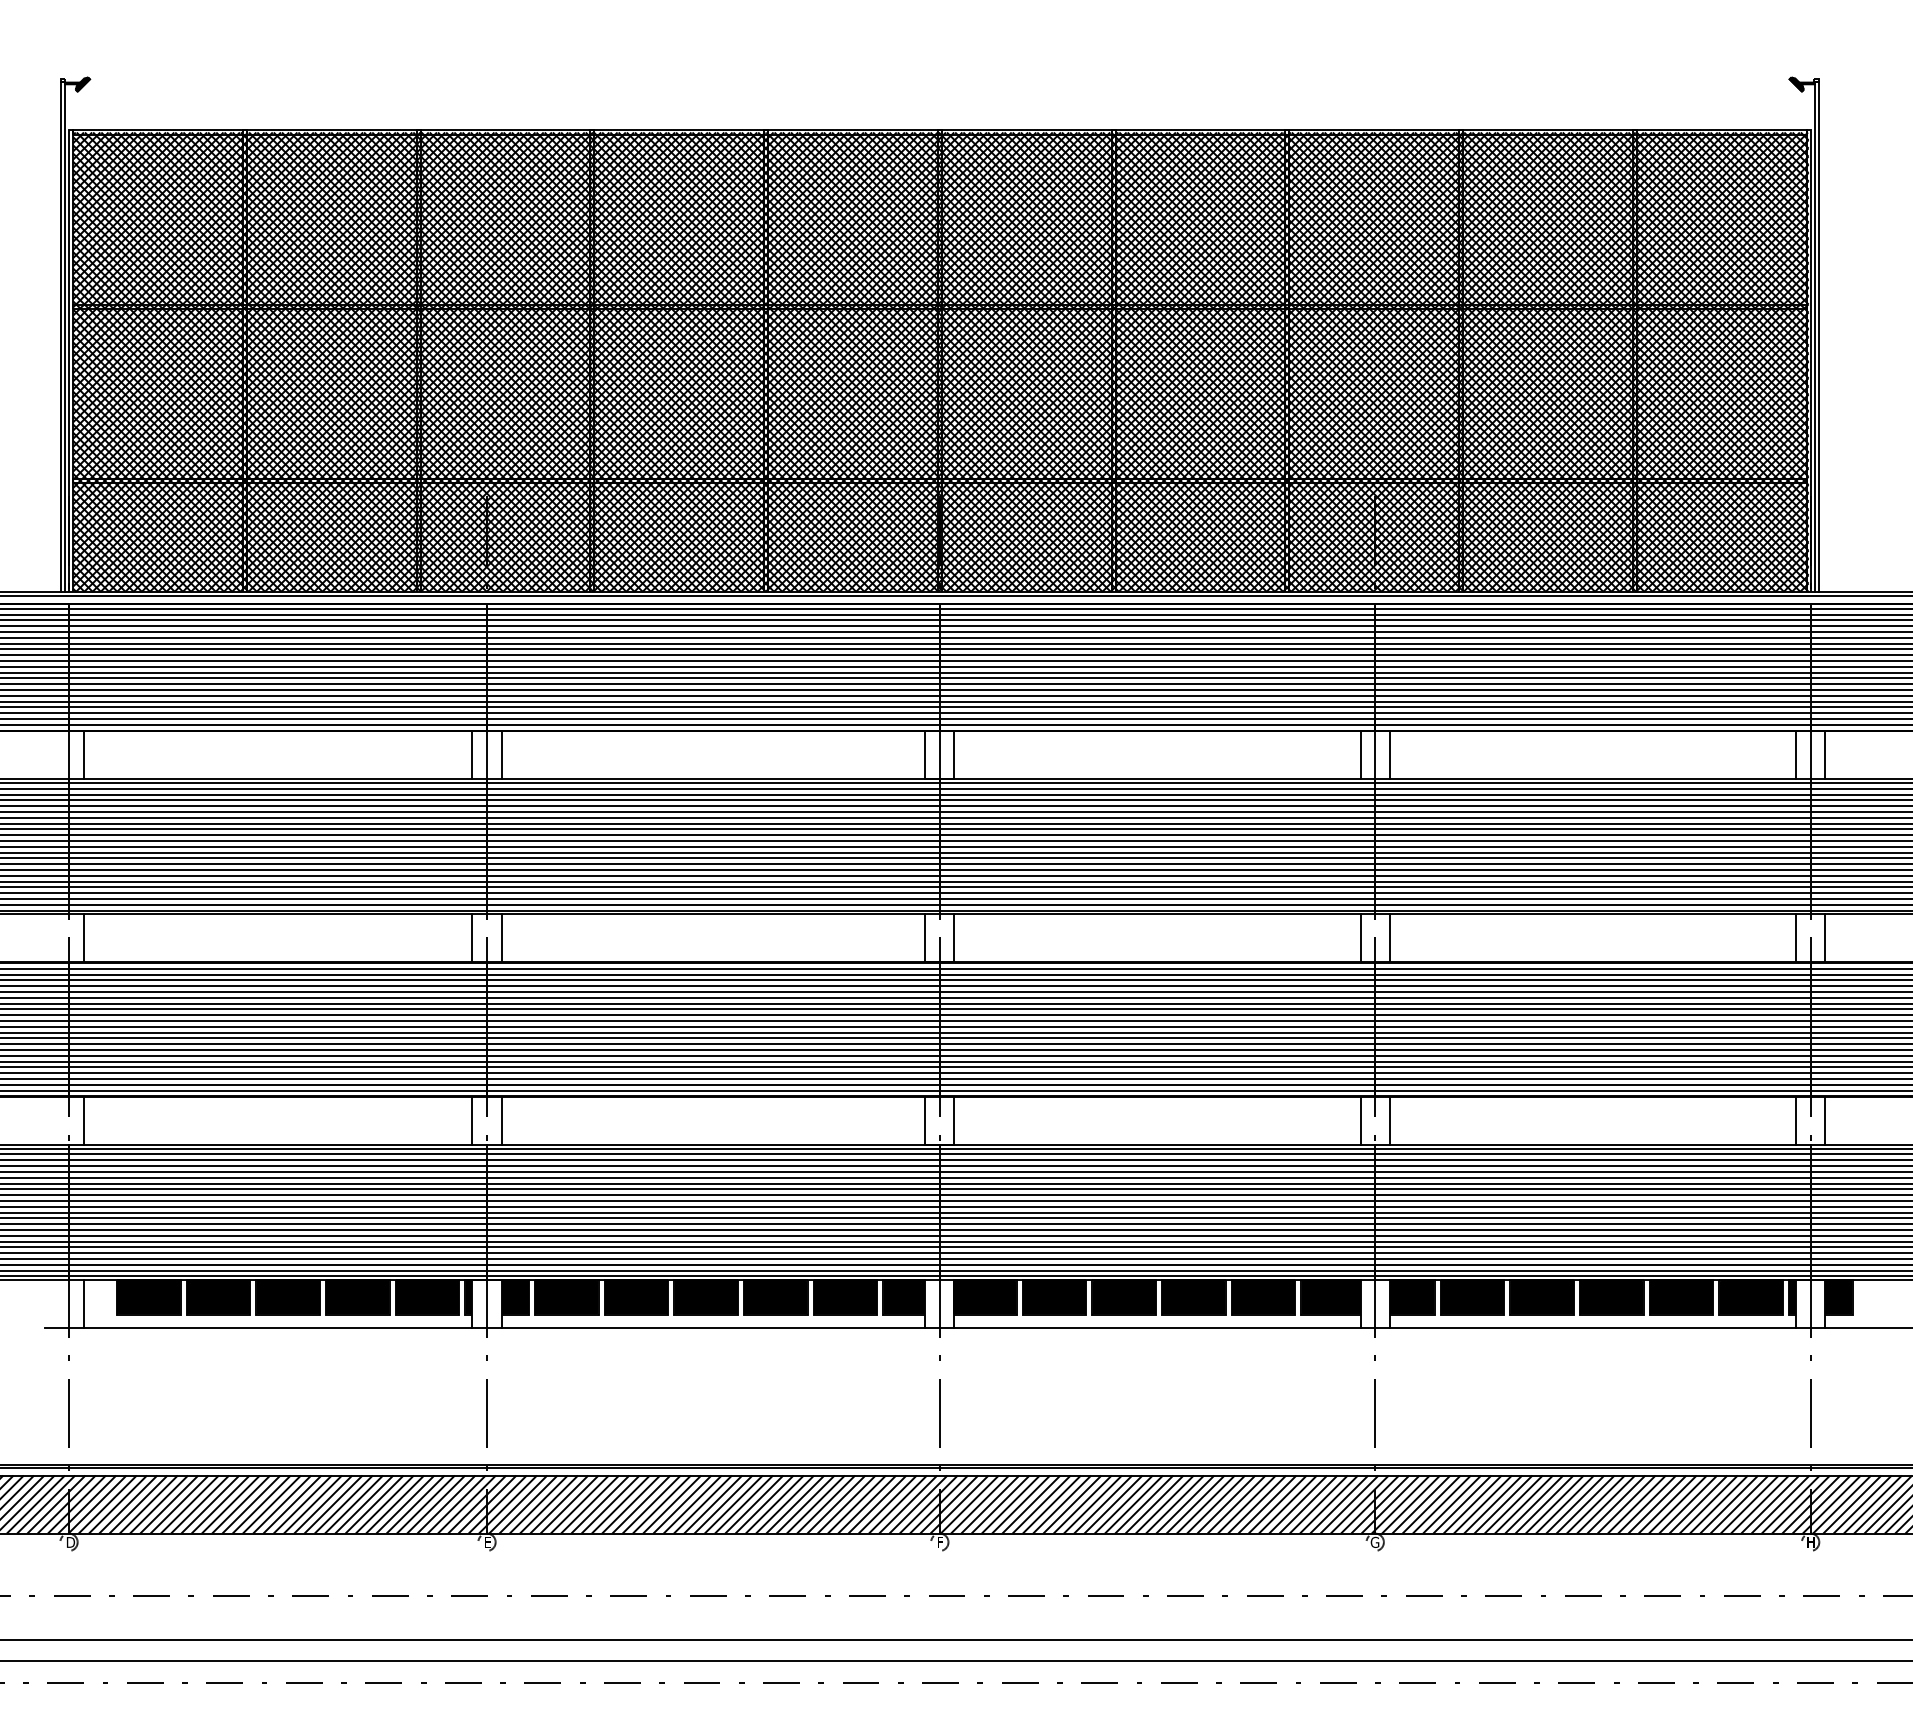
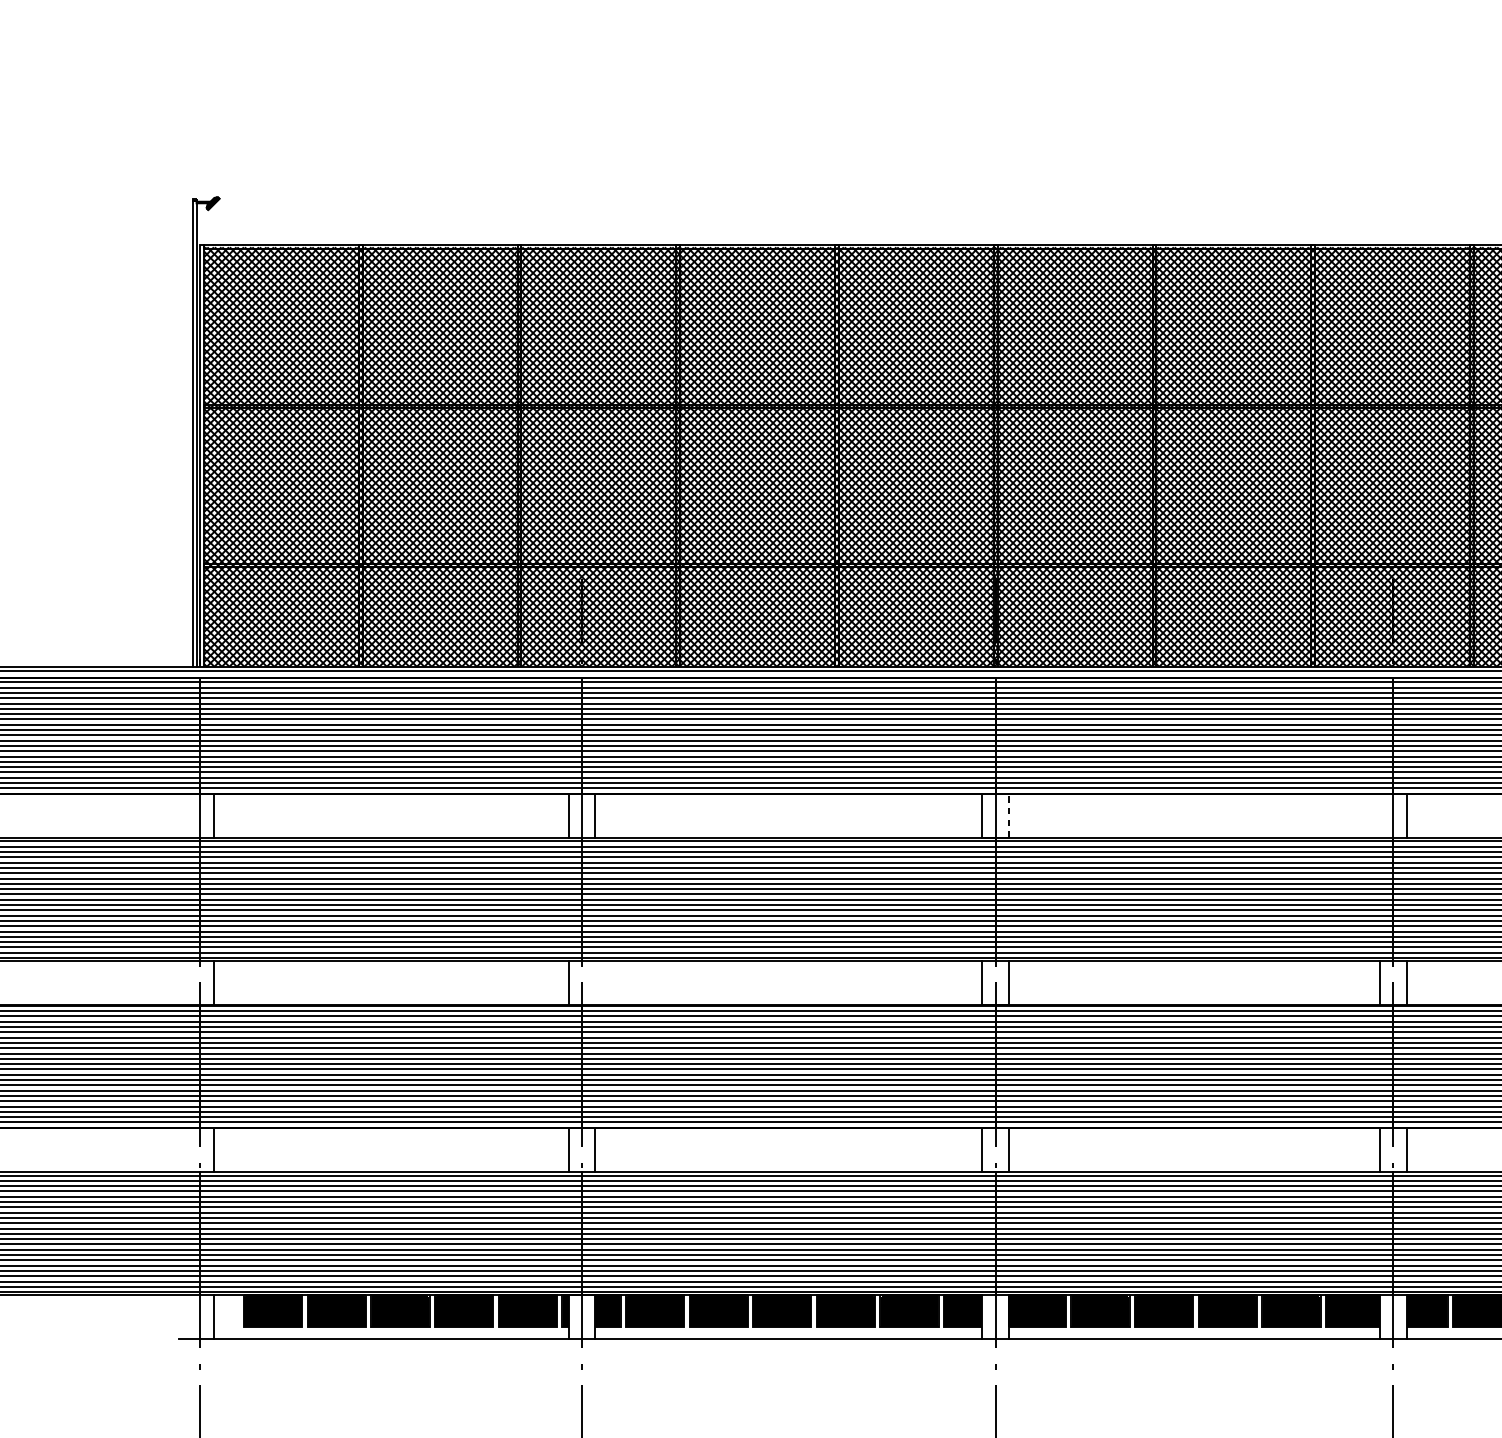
line: (1360, 754) -> (1379, 815), removed
line: (954, 755) -> (1009, 816), solid -> dashed
line: (501, 937) -> (595, 982), removed

